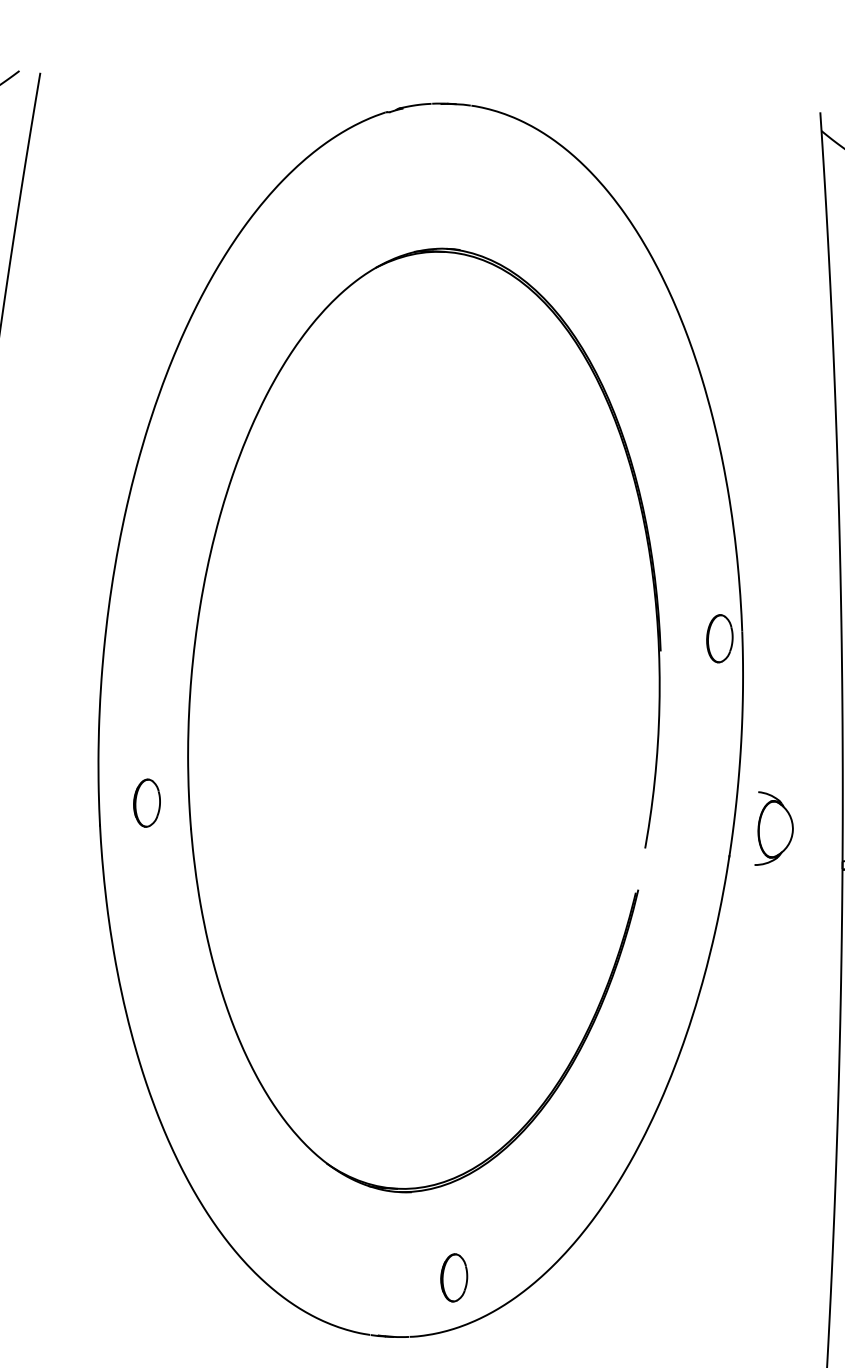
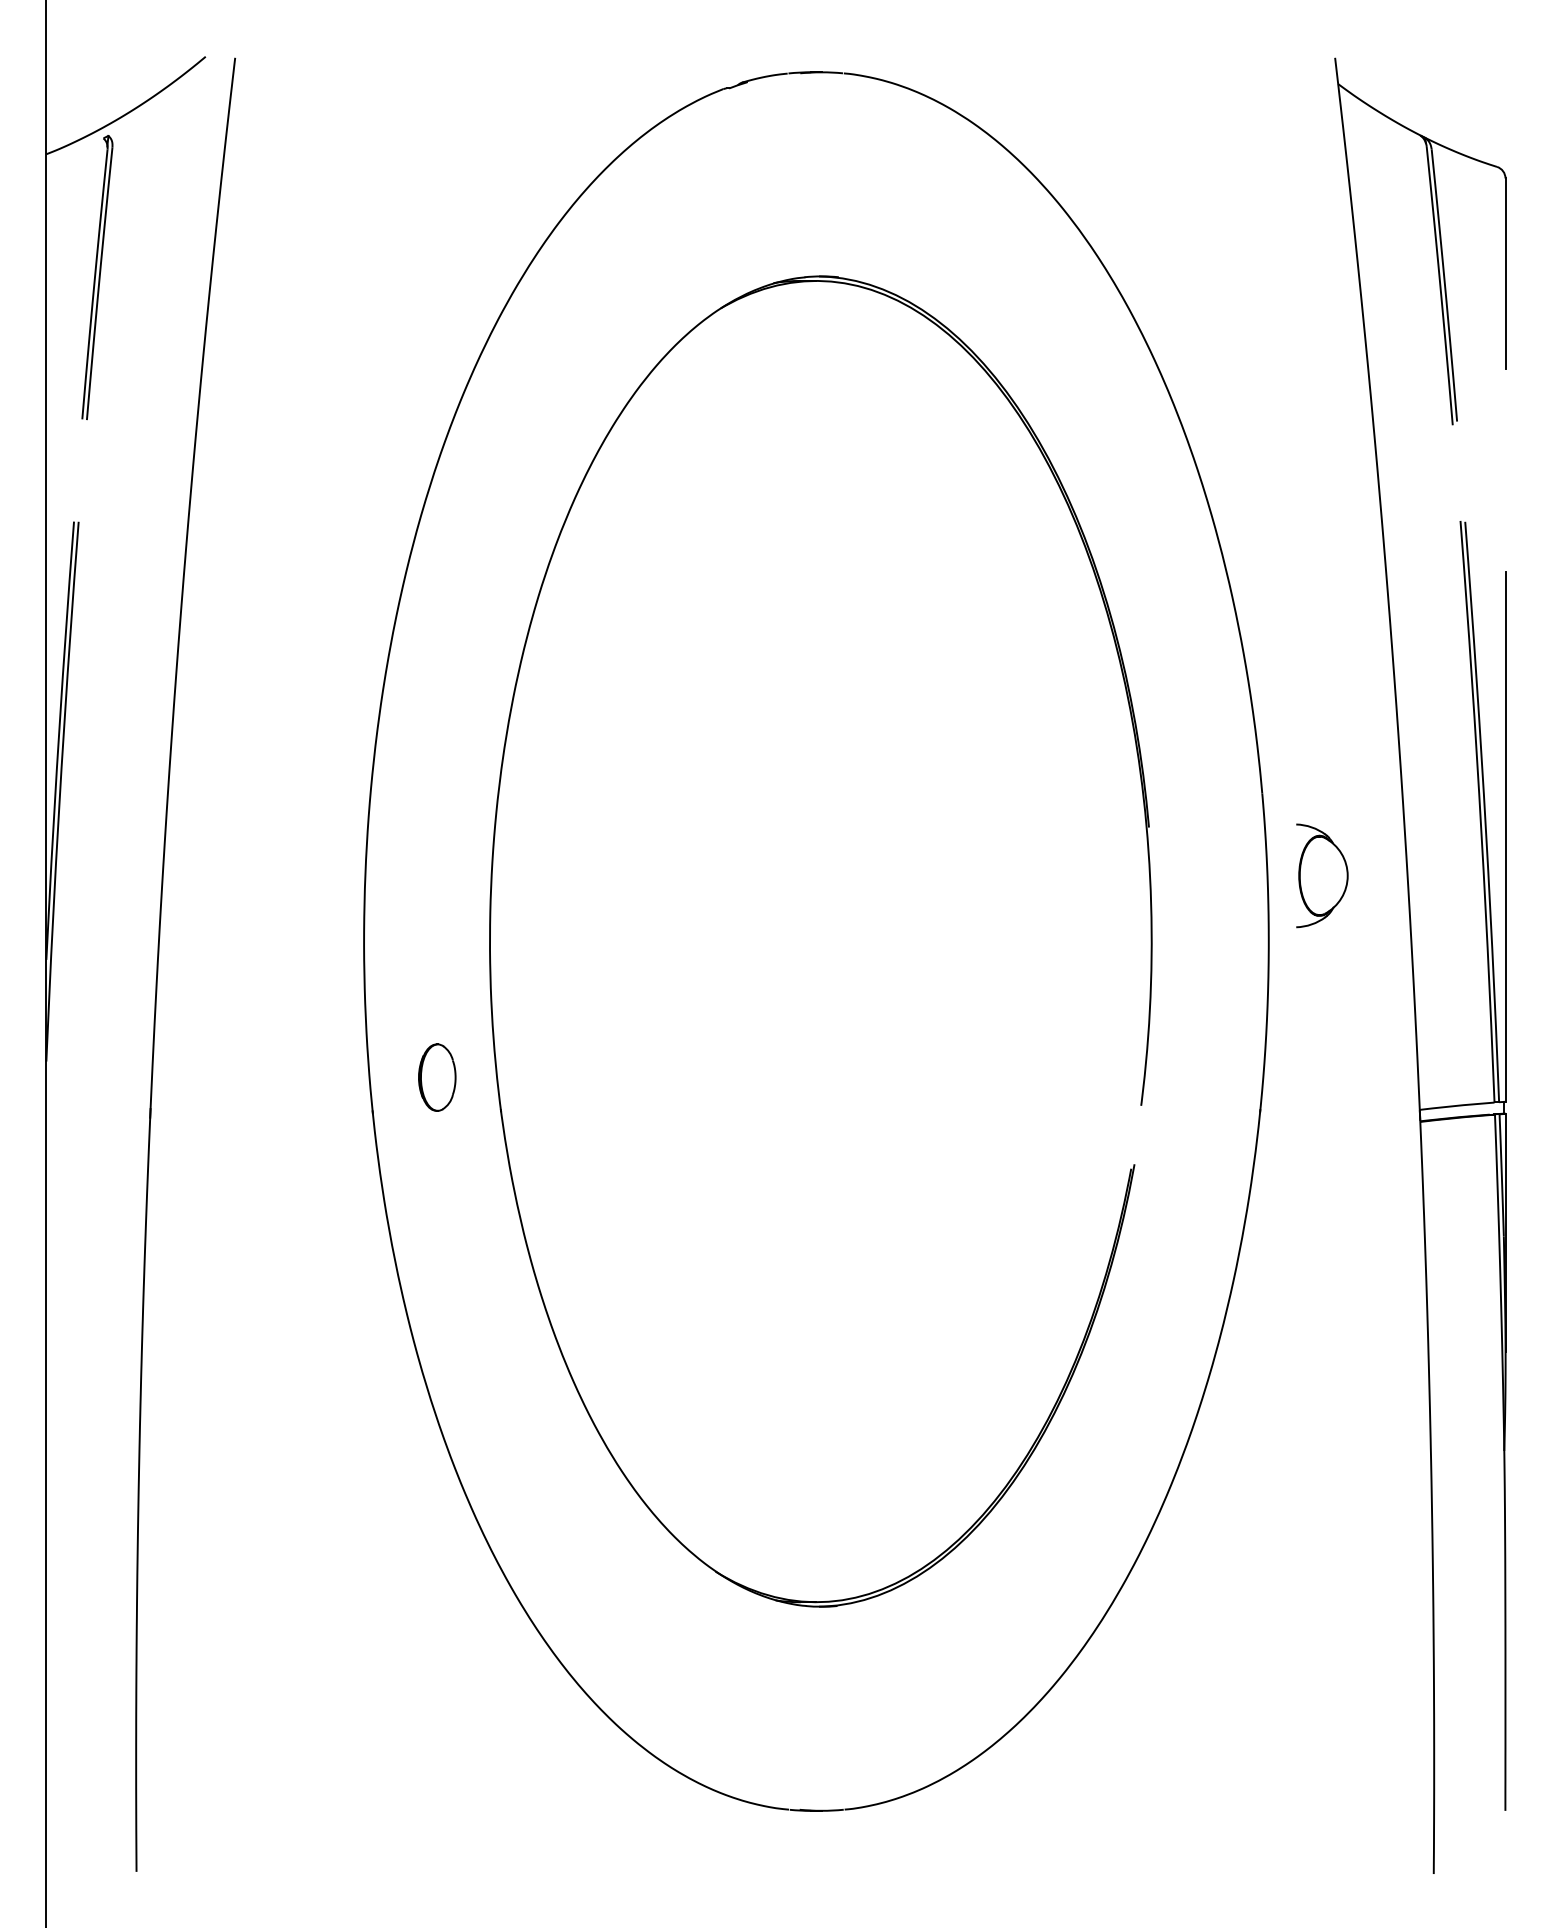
part: (719, 638) -> (1231, 805), removed
part: (775, 829) -> (1322, 875), moved
part: (454, 1277) -> (903, 1723), removed

